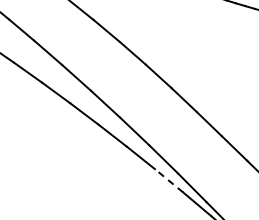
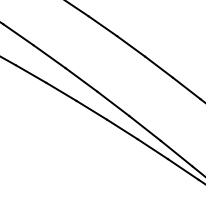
line: (168, 180) -> (152, 148), dashed -> solid

